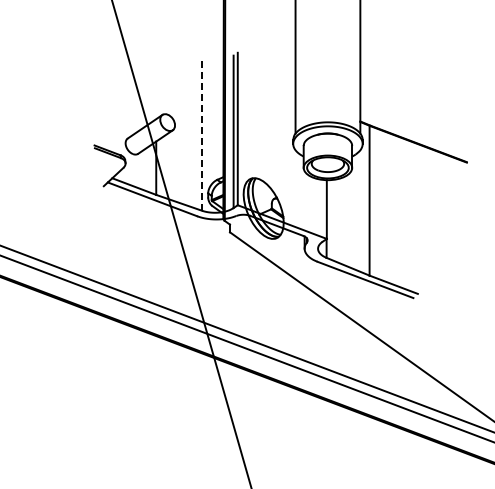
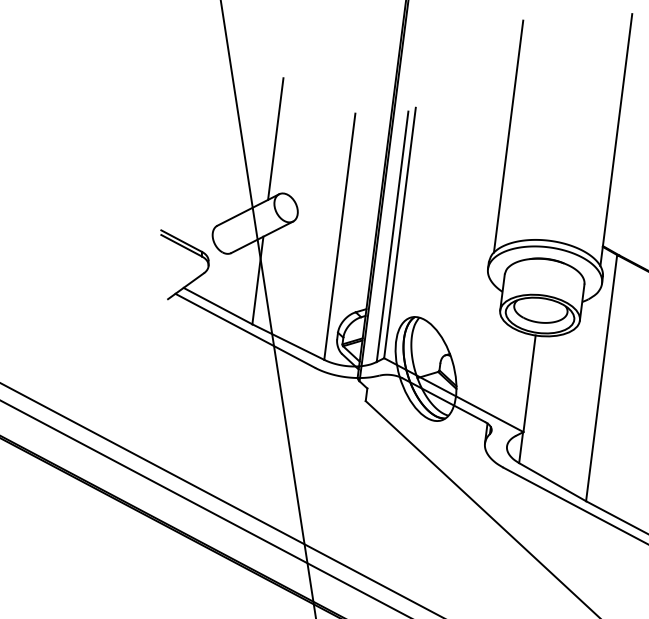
line: (156, 82) -> (276, 139), added
line: (202, 135) -> (340, 236), dashed -> solid

